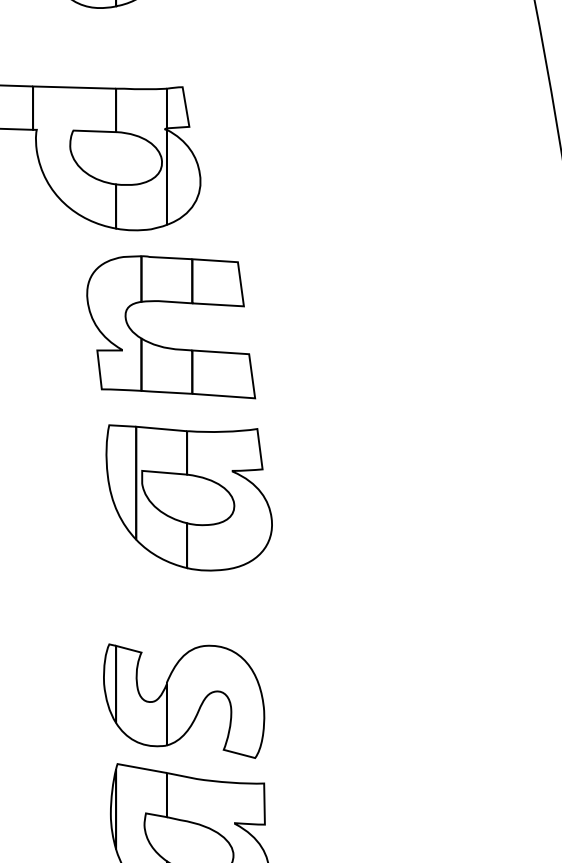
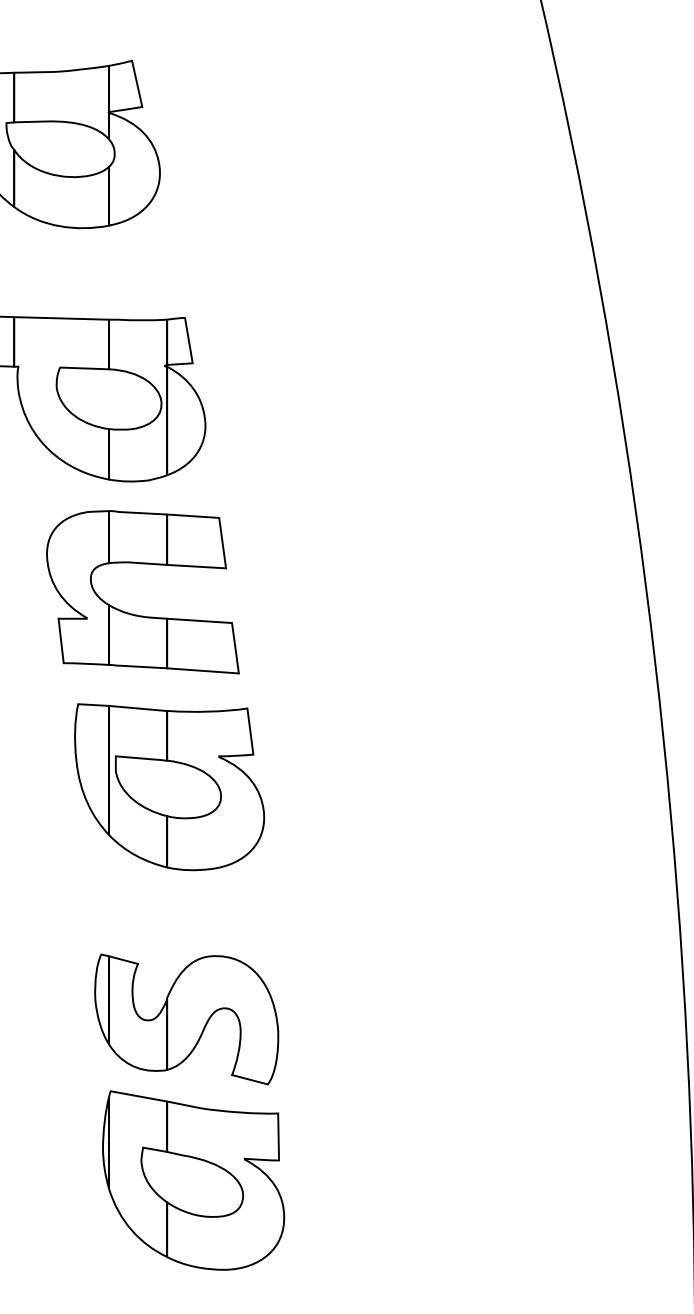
part: (166, 346) -> (137, 614), moved
part: (189, 498) -> (169, 787), moved

